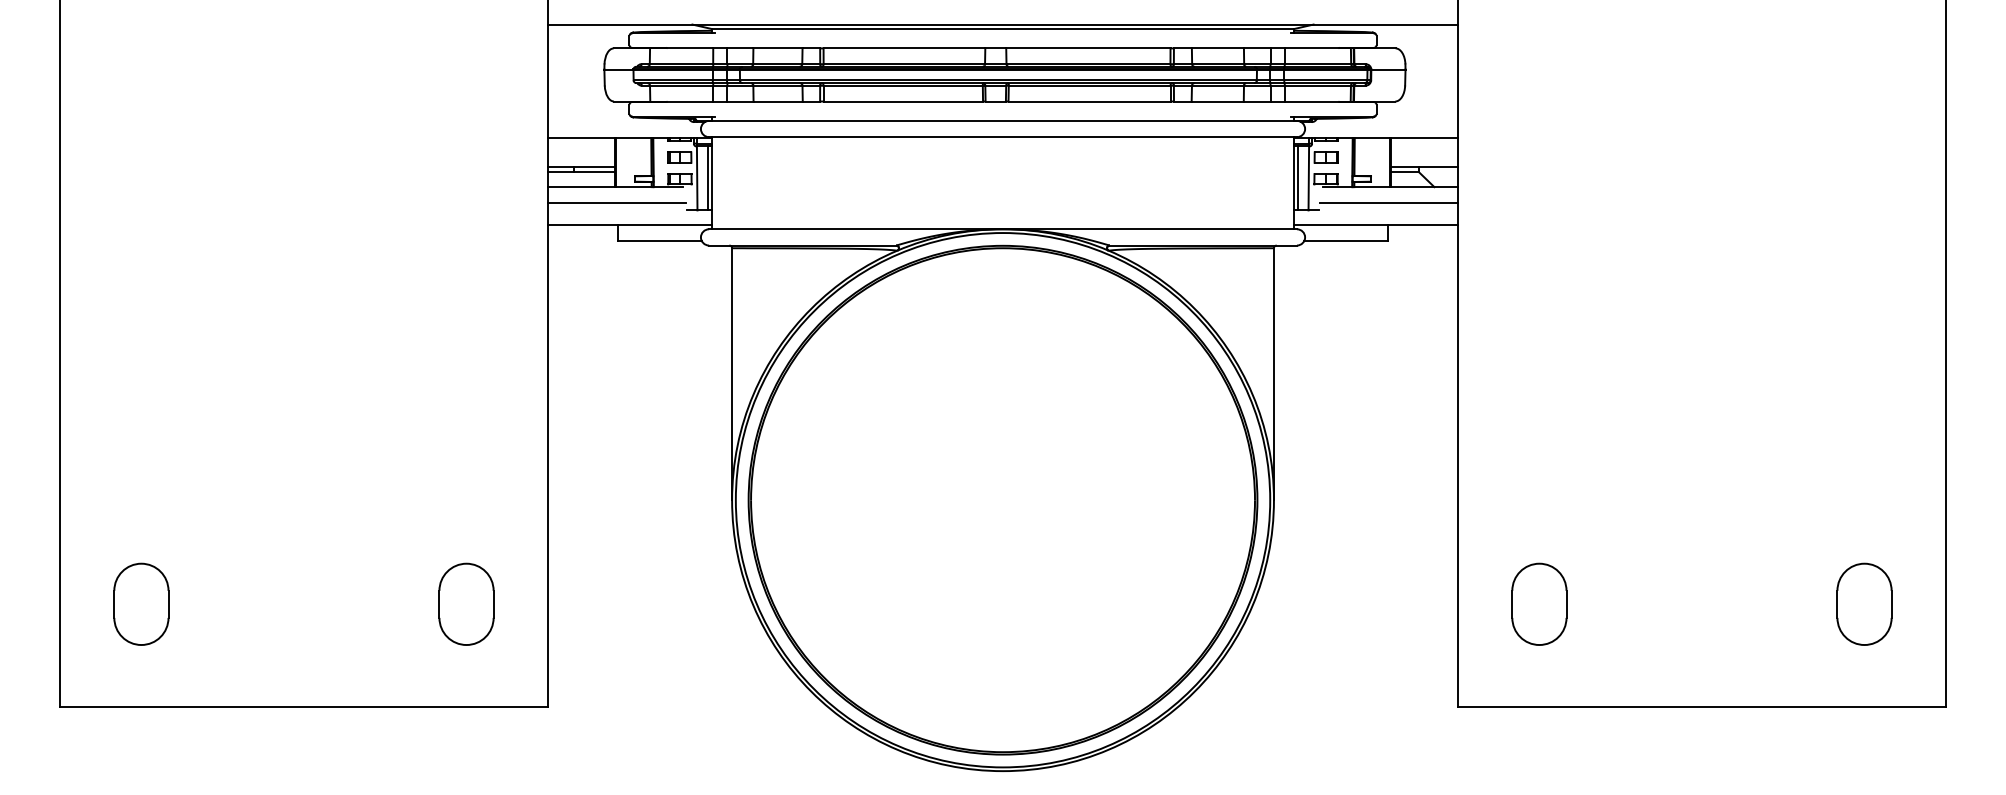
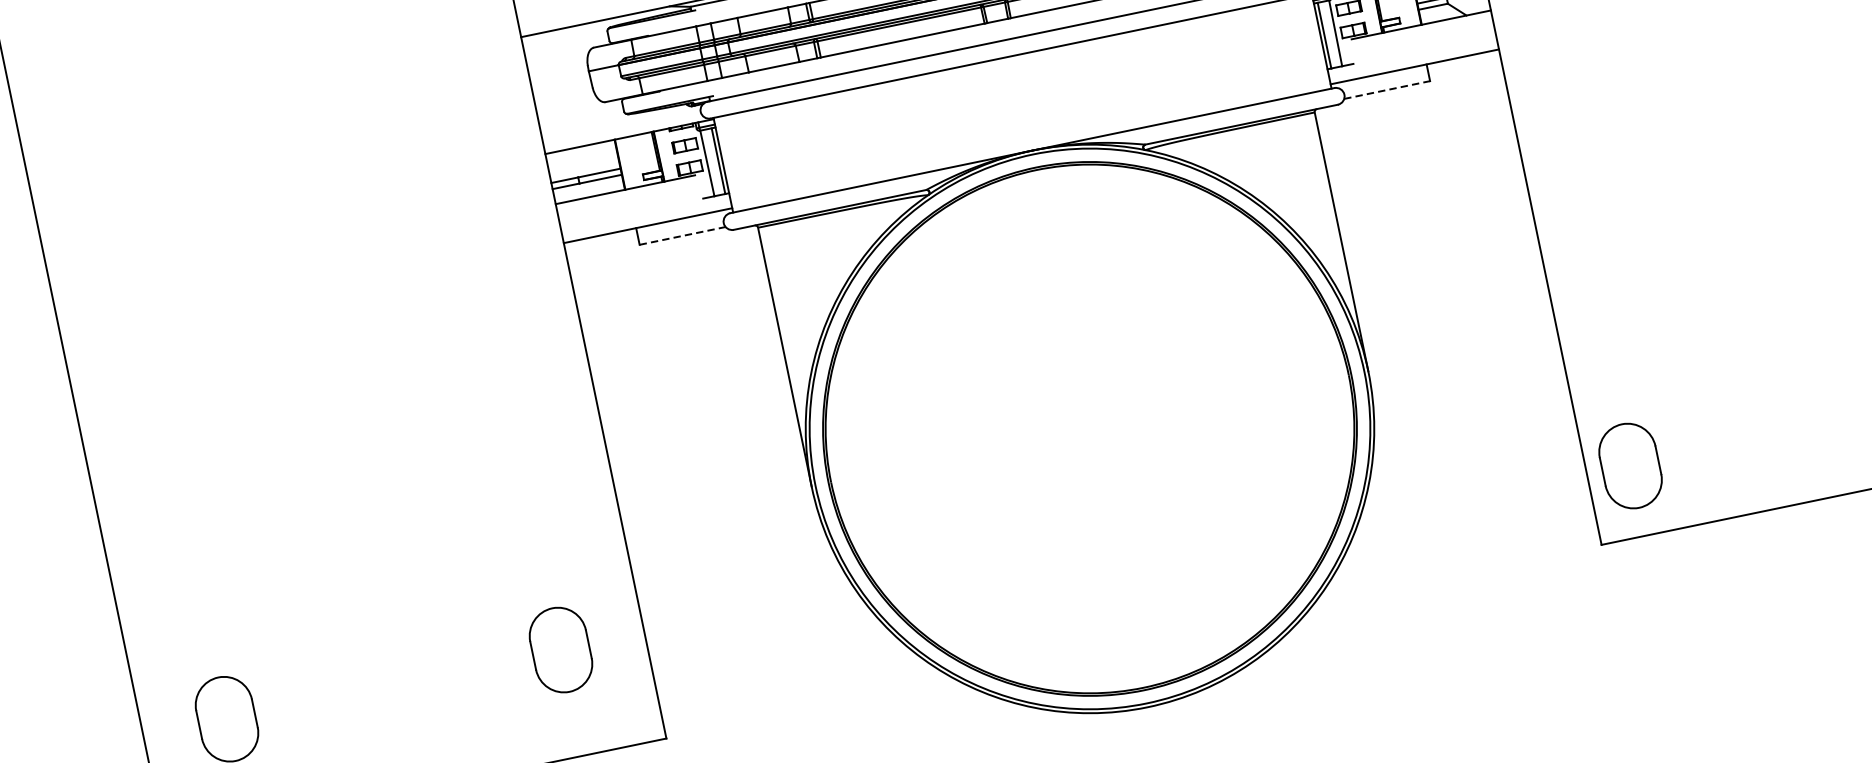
line: (616, 203) -> (629, 206), removed
line: (1388, 203) -> (1422, 42), removed
line: (660, 241) -> (683, 236), solid -> dashed
line: (1345, 241) -> (1386, 90), solid -> dashed
part: (1539, 603) -> (1630, 465), moved

